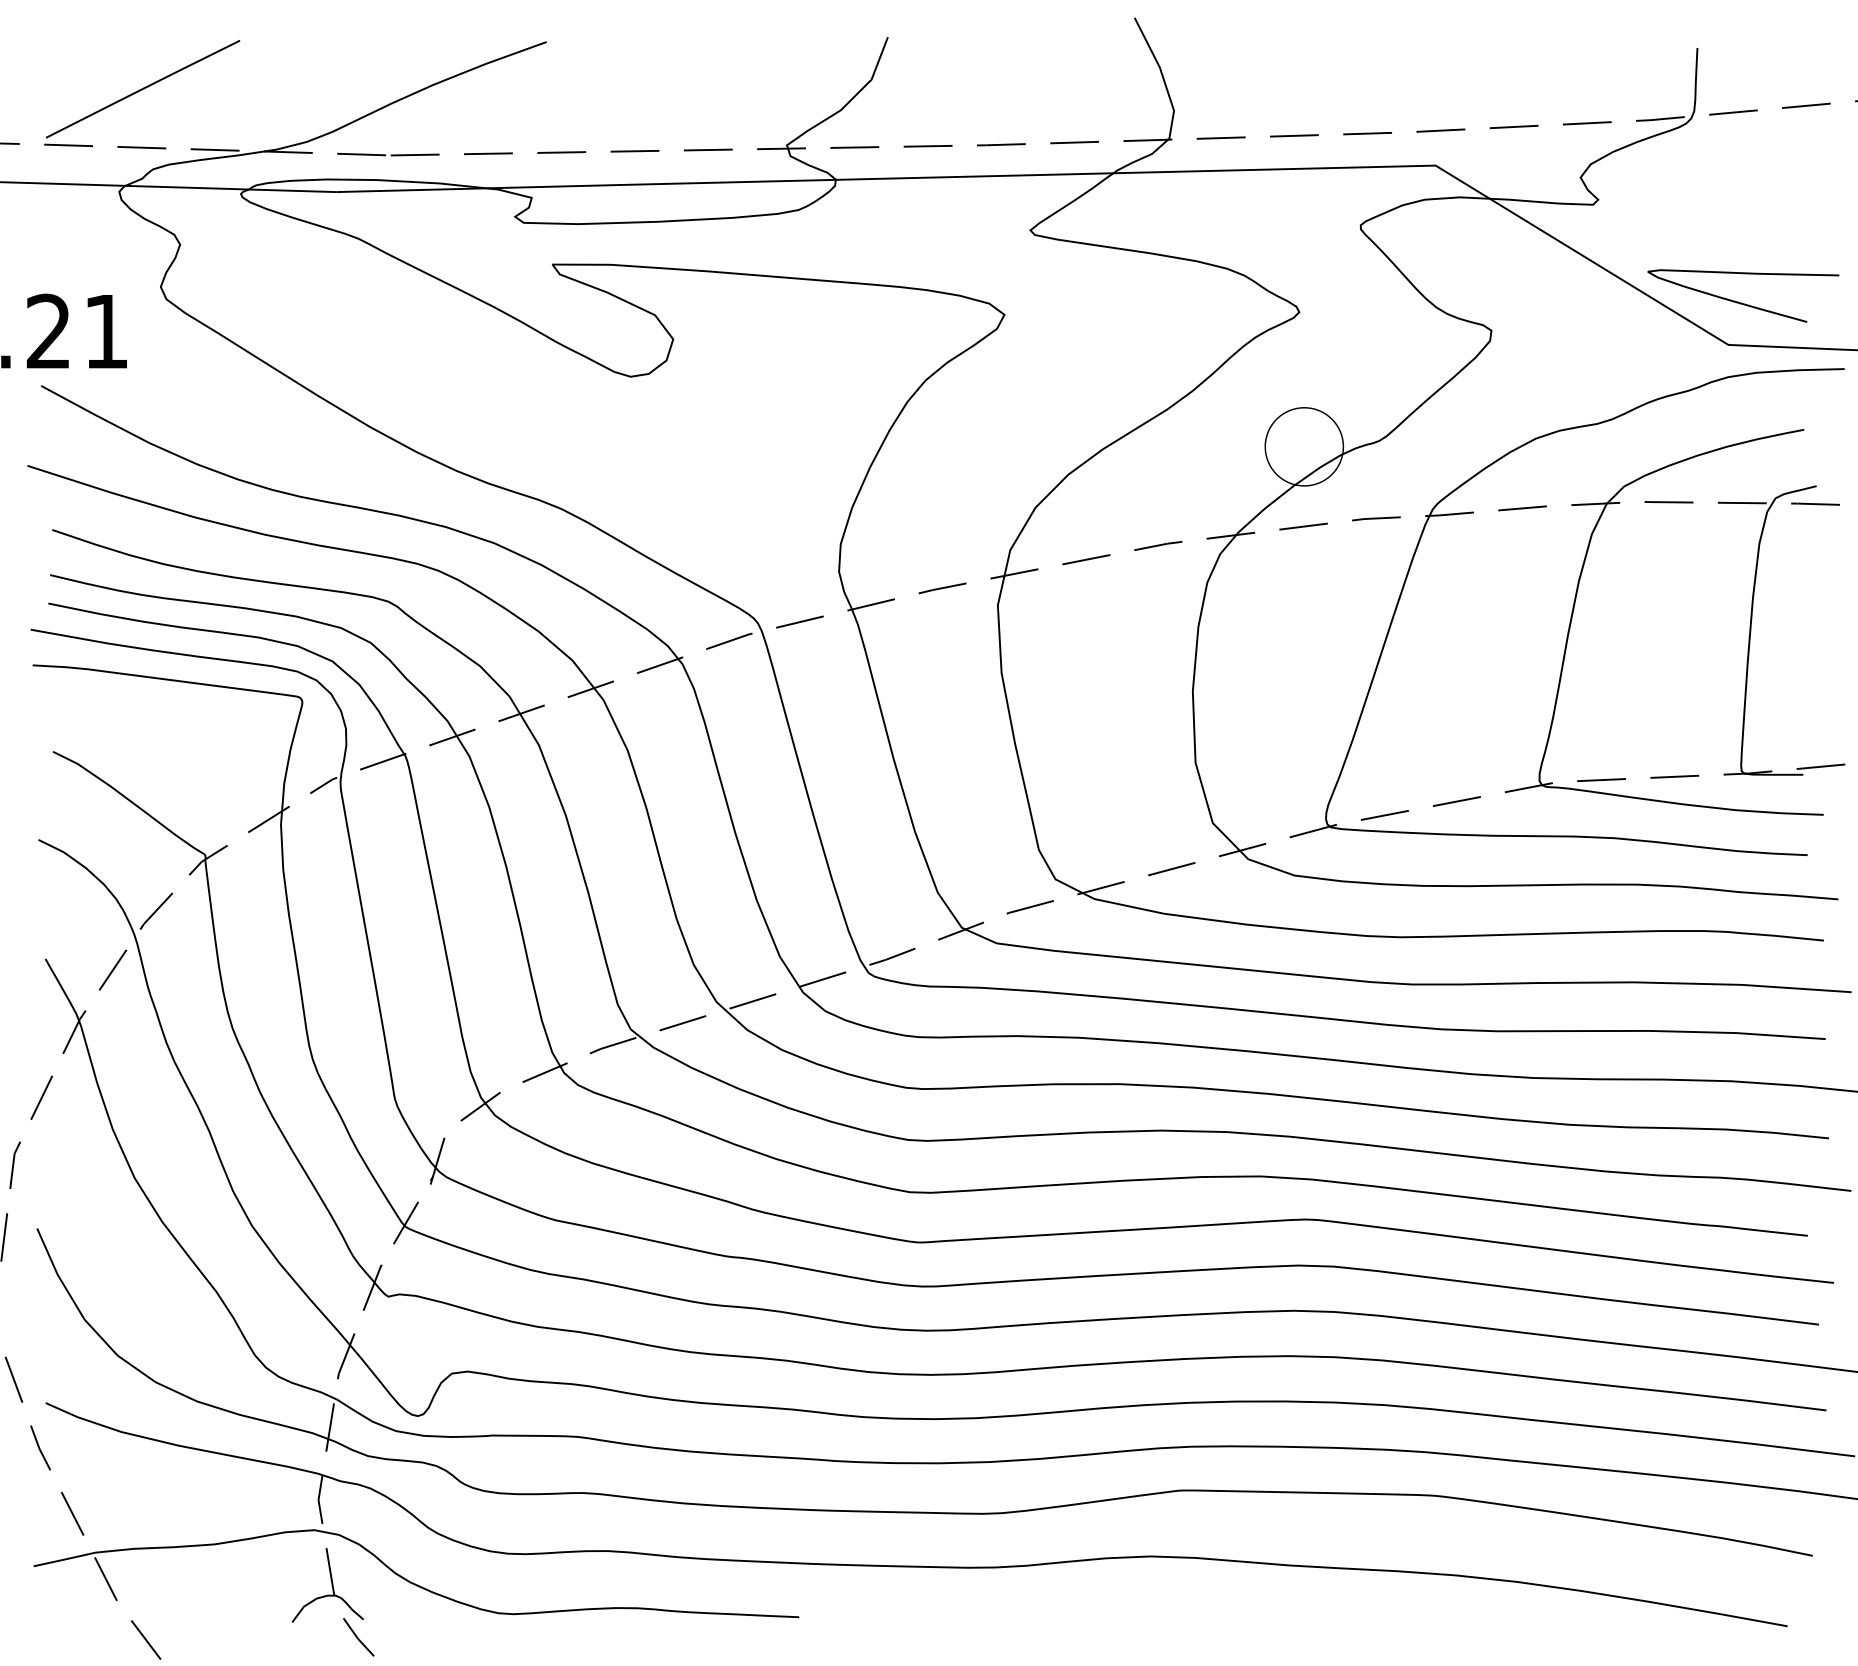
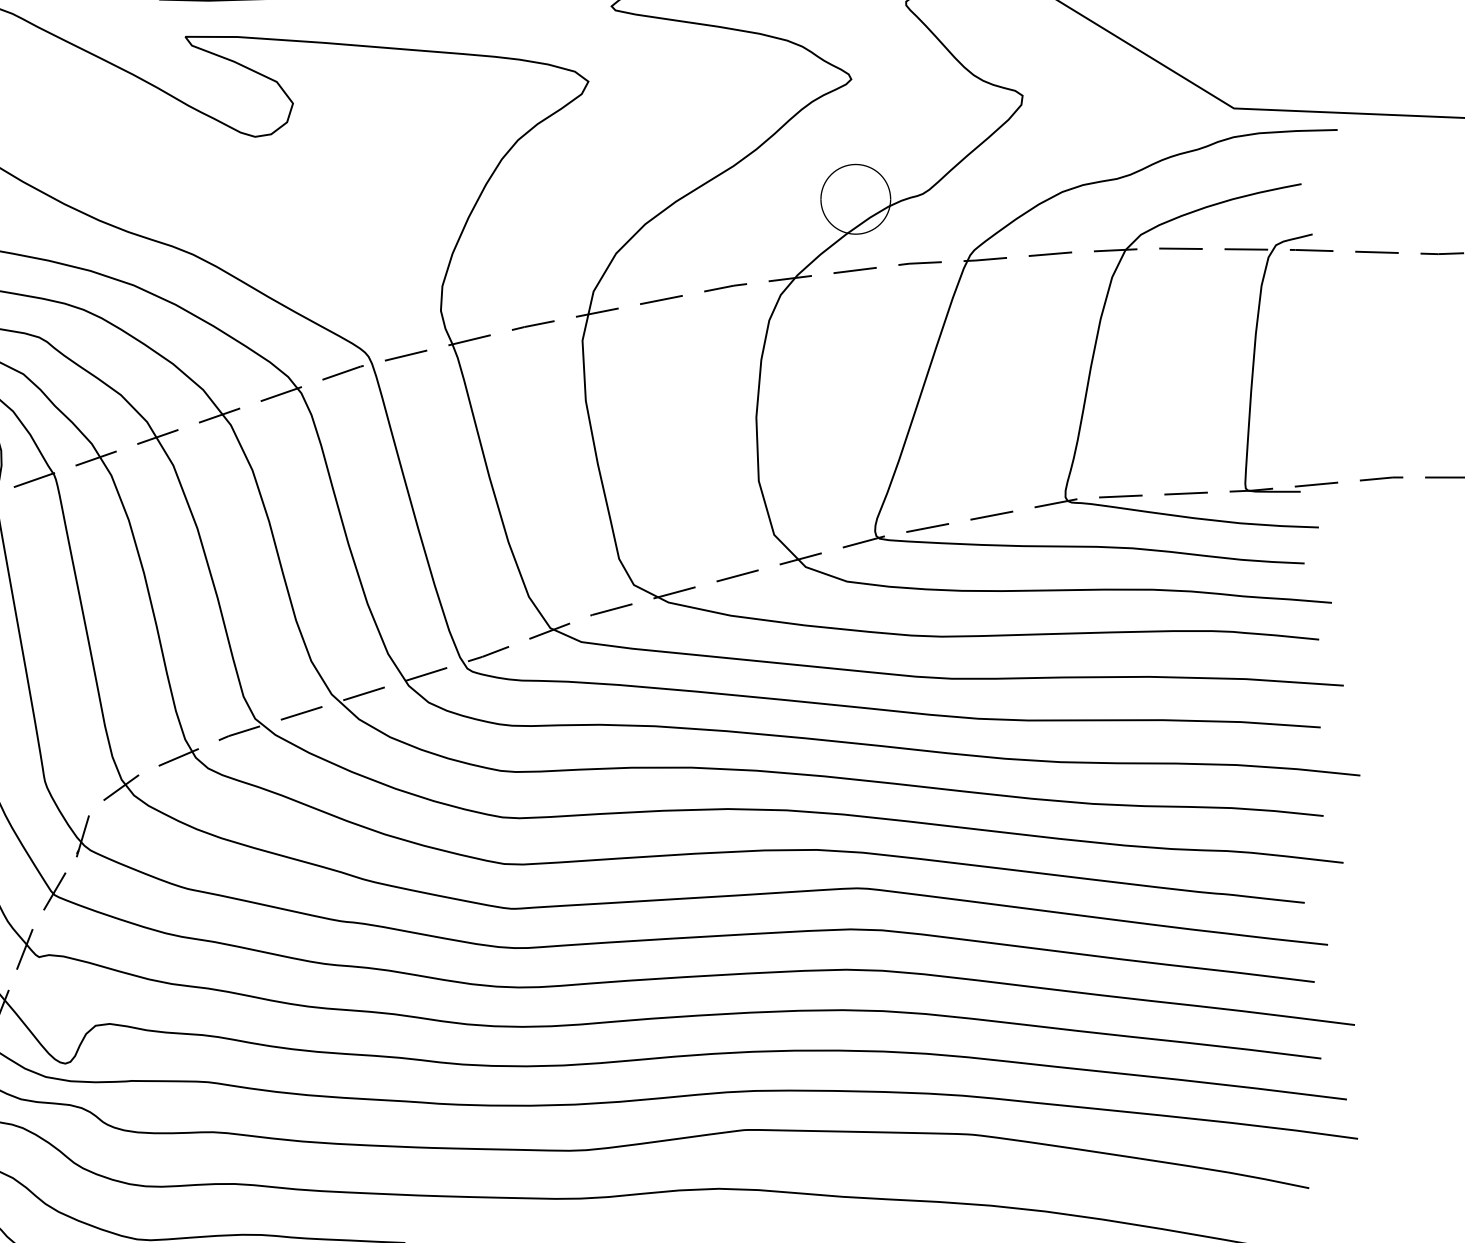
curve: (1741, 302) -> (1245, 70), removed

